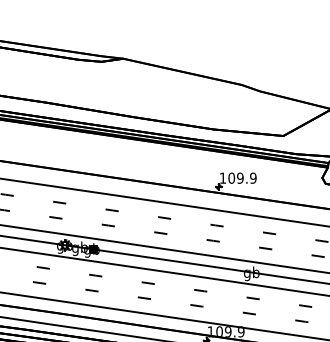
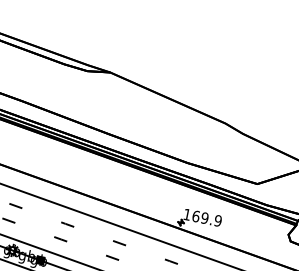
text: (231, 177) -> (196, 215), 109.9 -> 169.9

